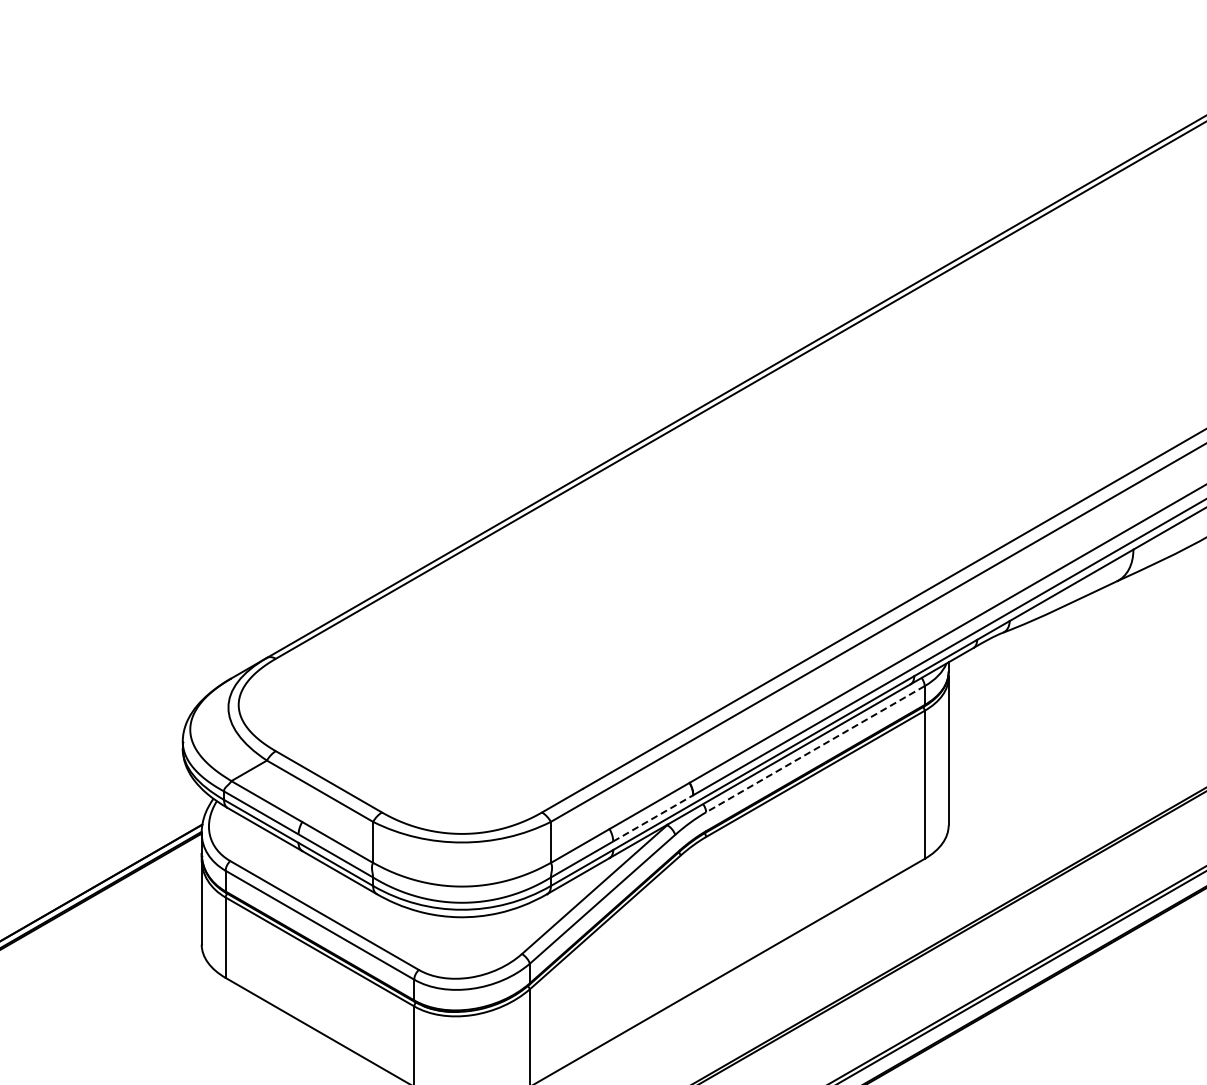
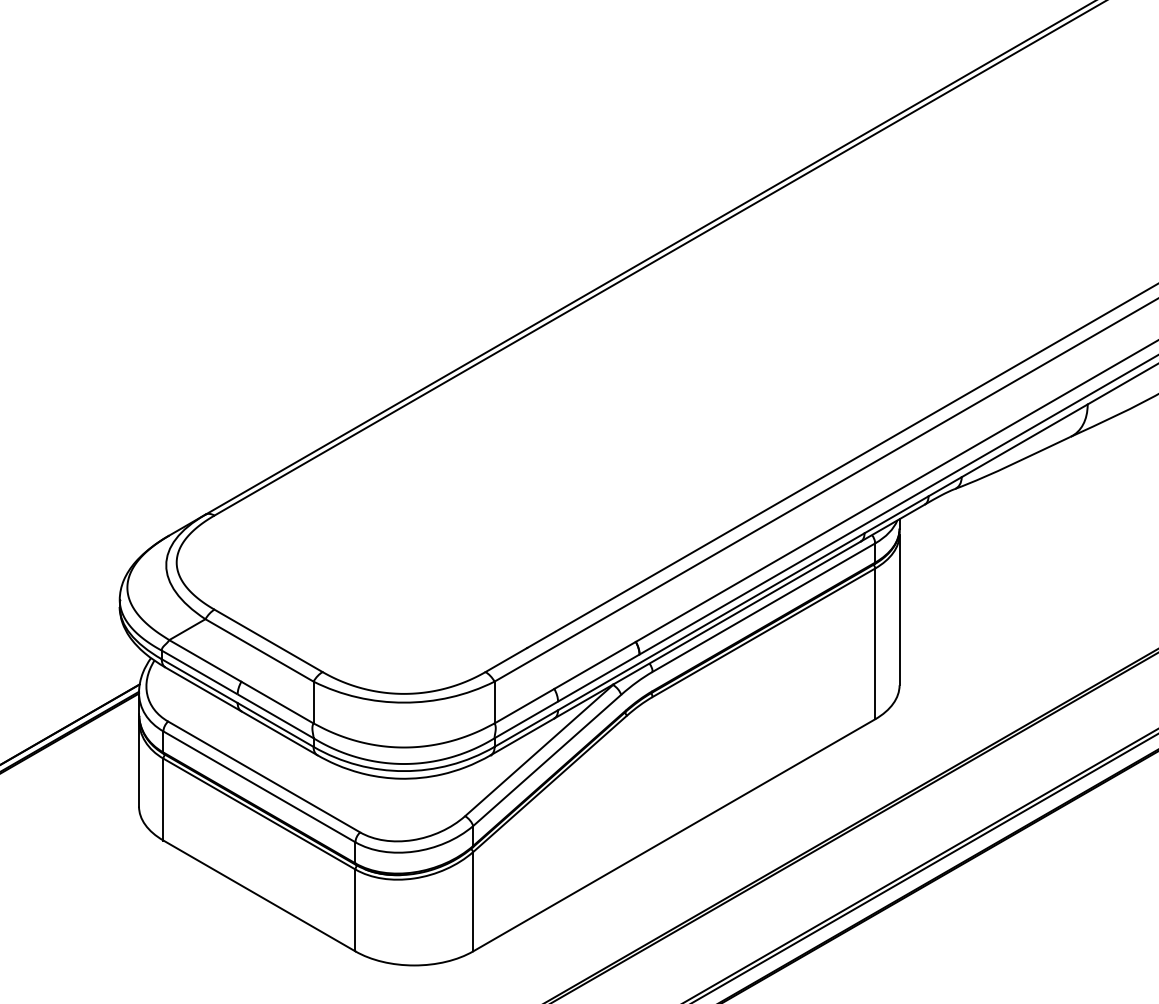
line: (815, 749) -> (763, 607), dashed -> solid
line: (653, 818) -> (599, 678), dashed -> solid

